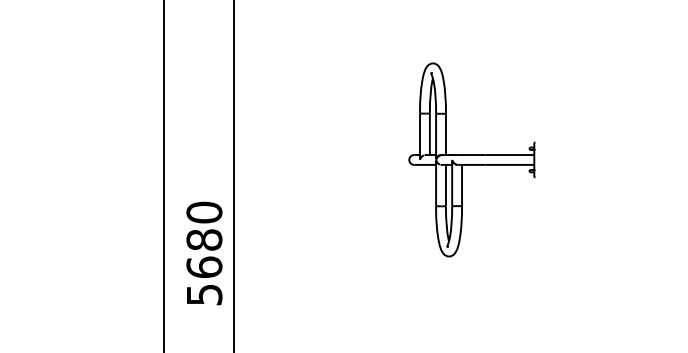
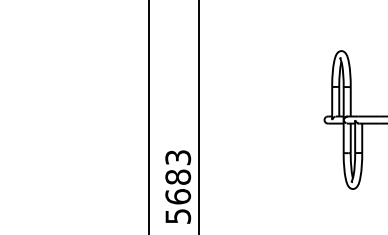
text: (204, 212) -> (178, 157), 5680 -> 5683

